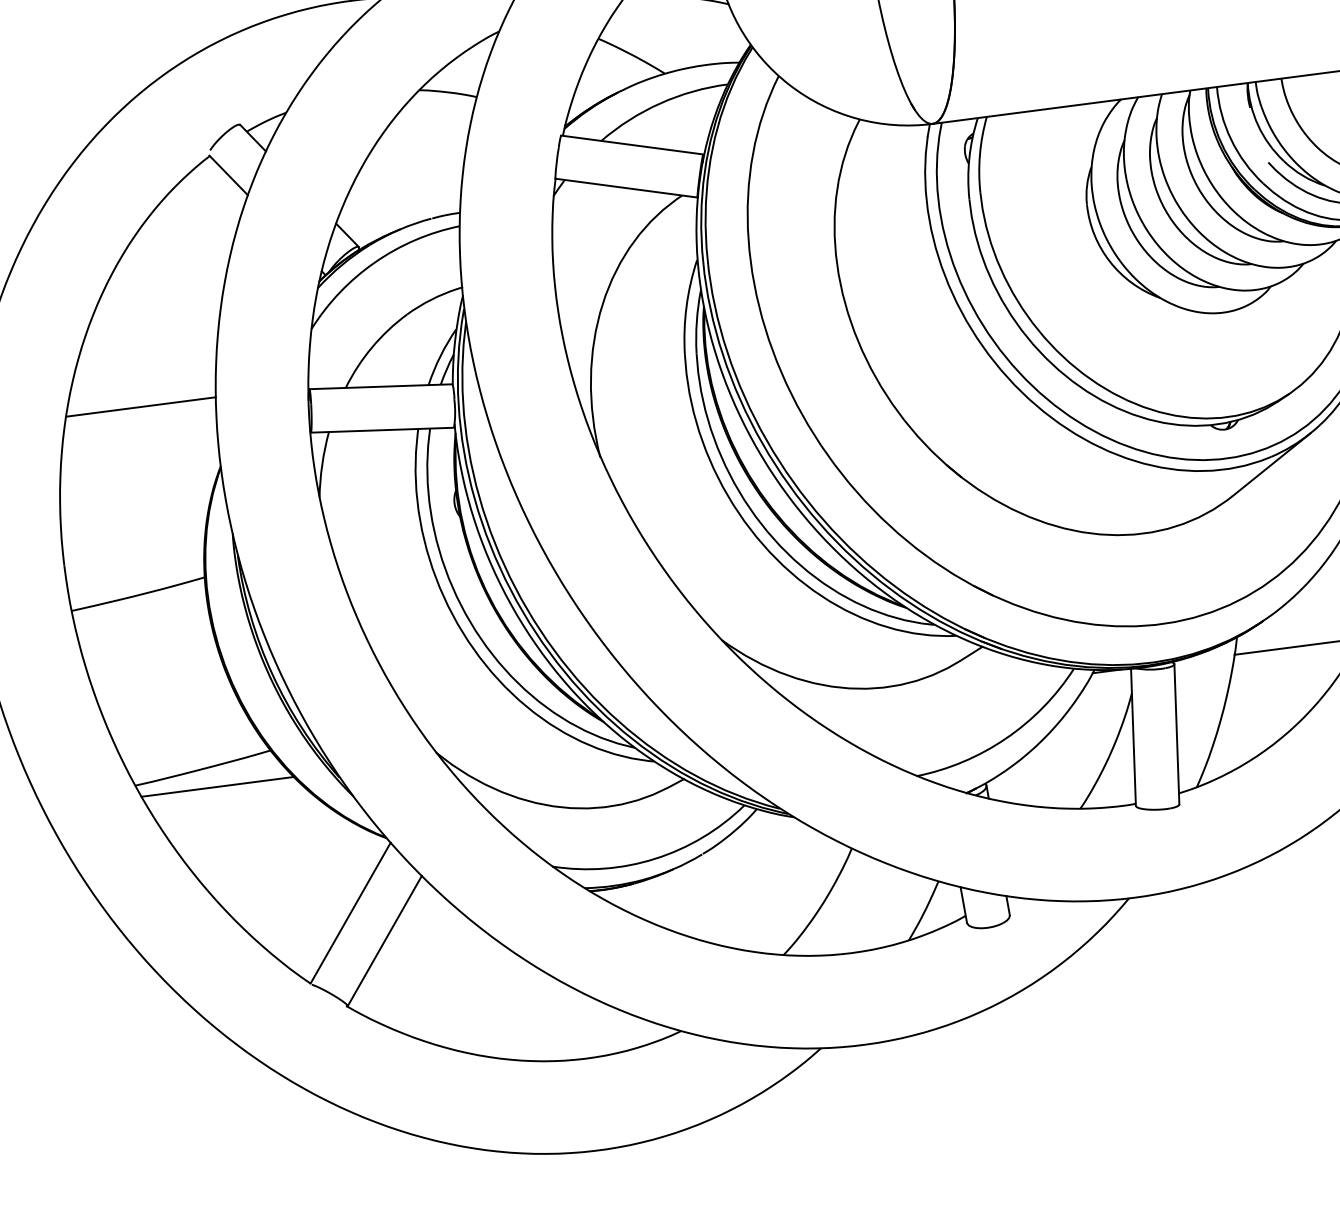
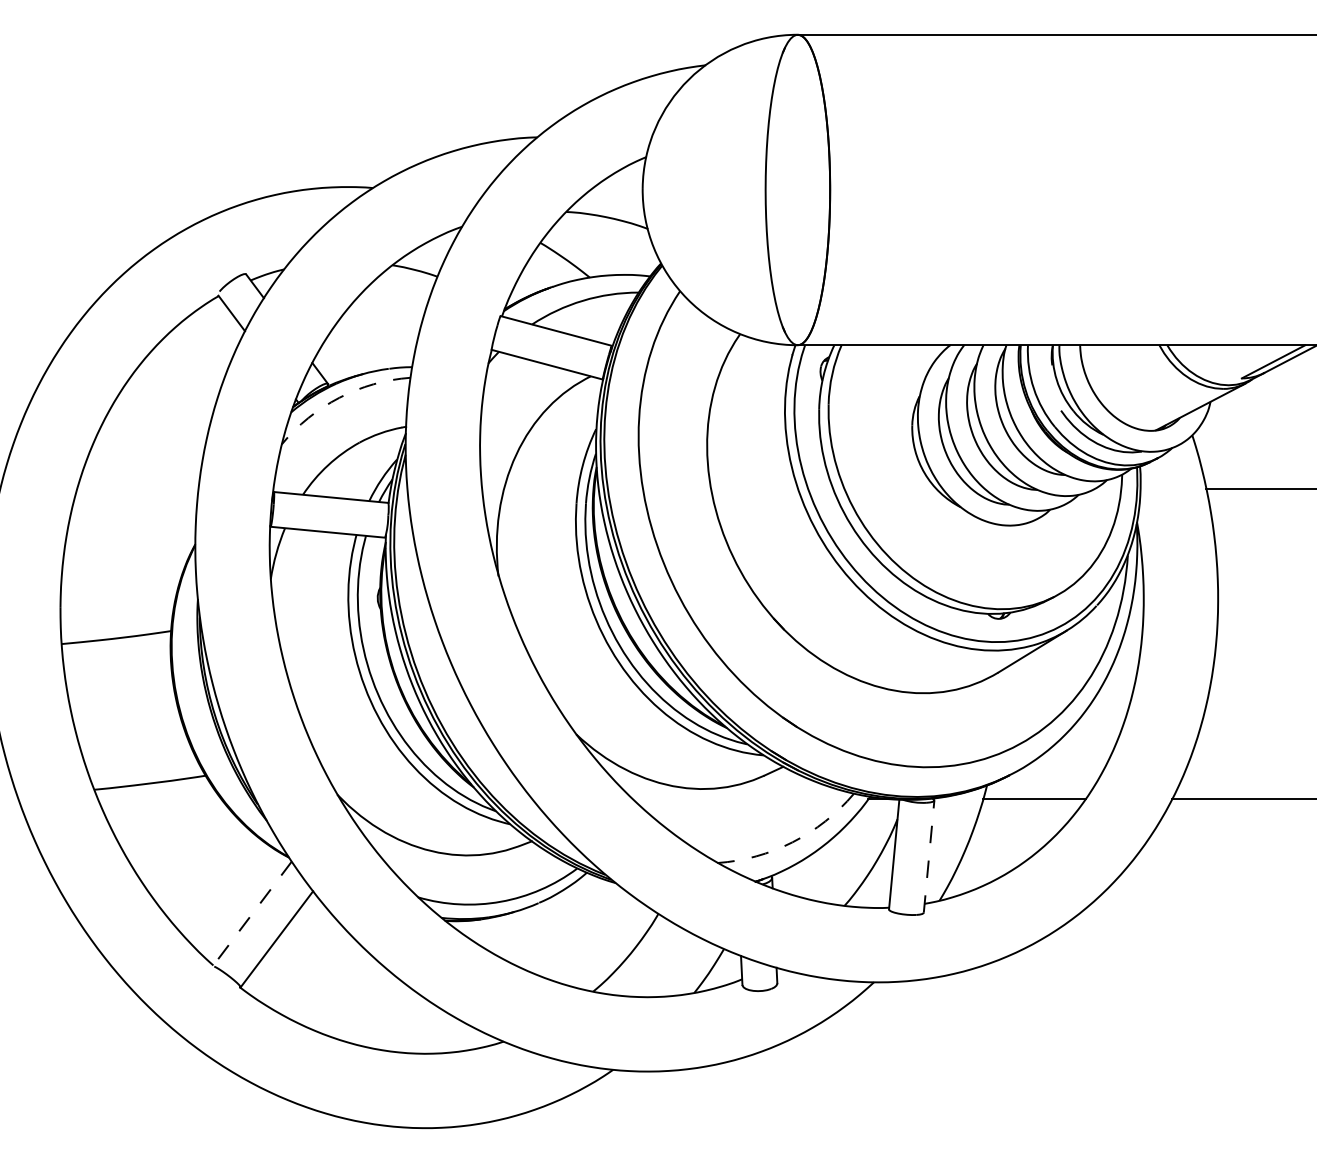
arc: (375, 261) -> (339, 397), solid -> dashed
line: (140, 406) -> (137, 488), removed
line: (1177, 734) -> (929, 856), solid -> dashed
arc: (1005, 738) -> (792, 842), solid -> dashed
line: (217, 787) -> (159, 799), removed
line: (350, 913) -> (252, 913), solid -> dashed

